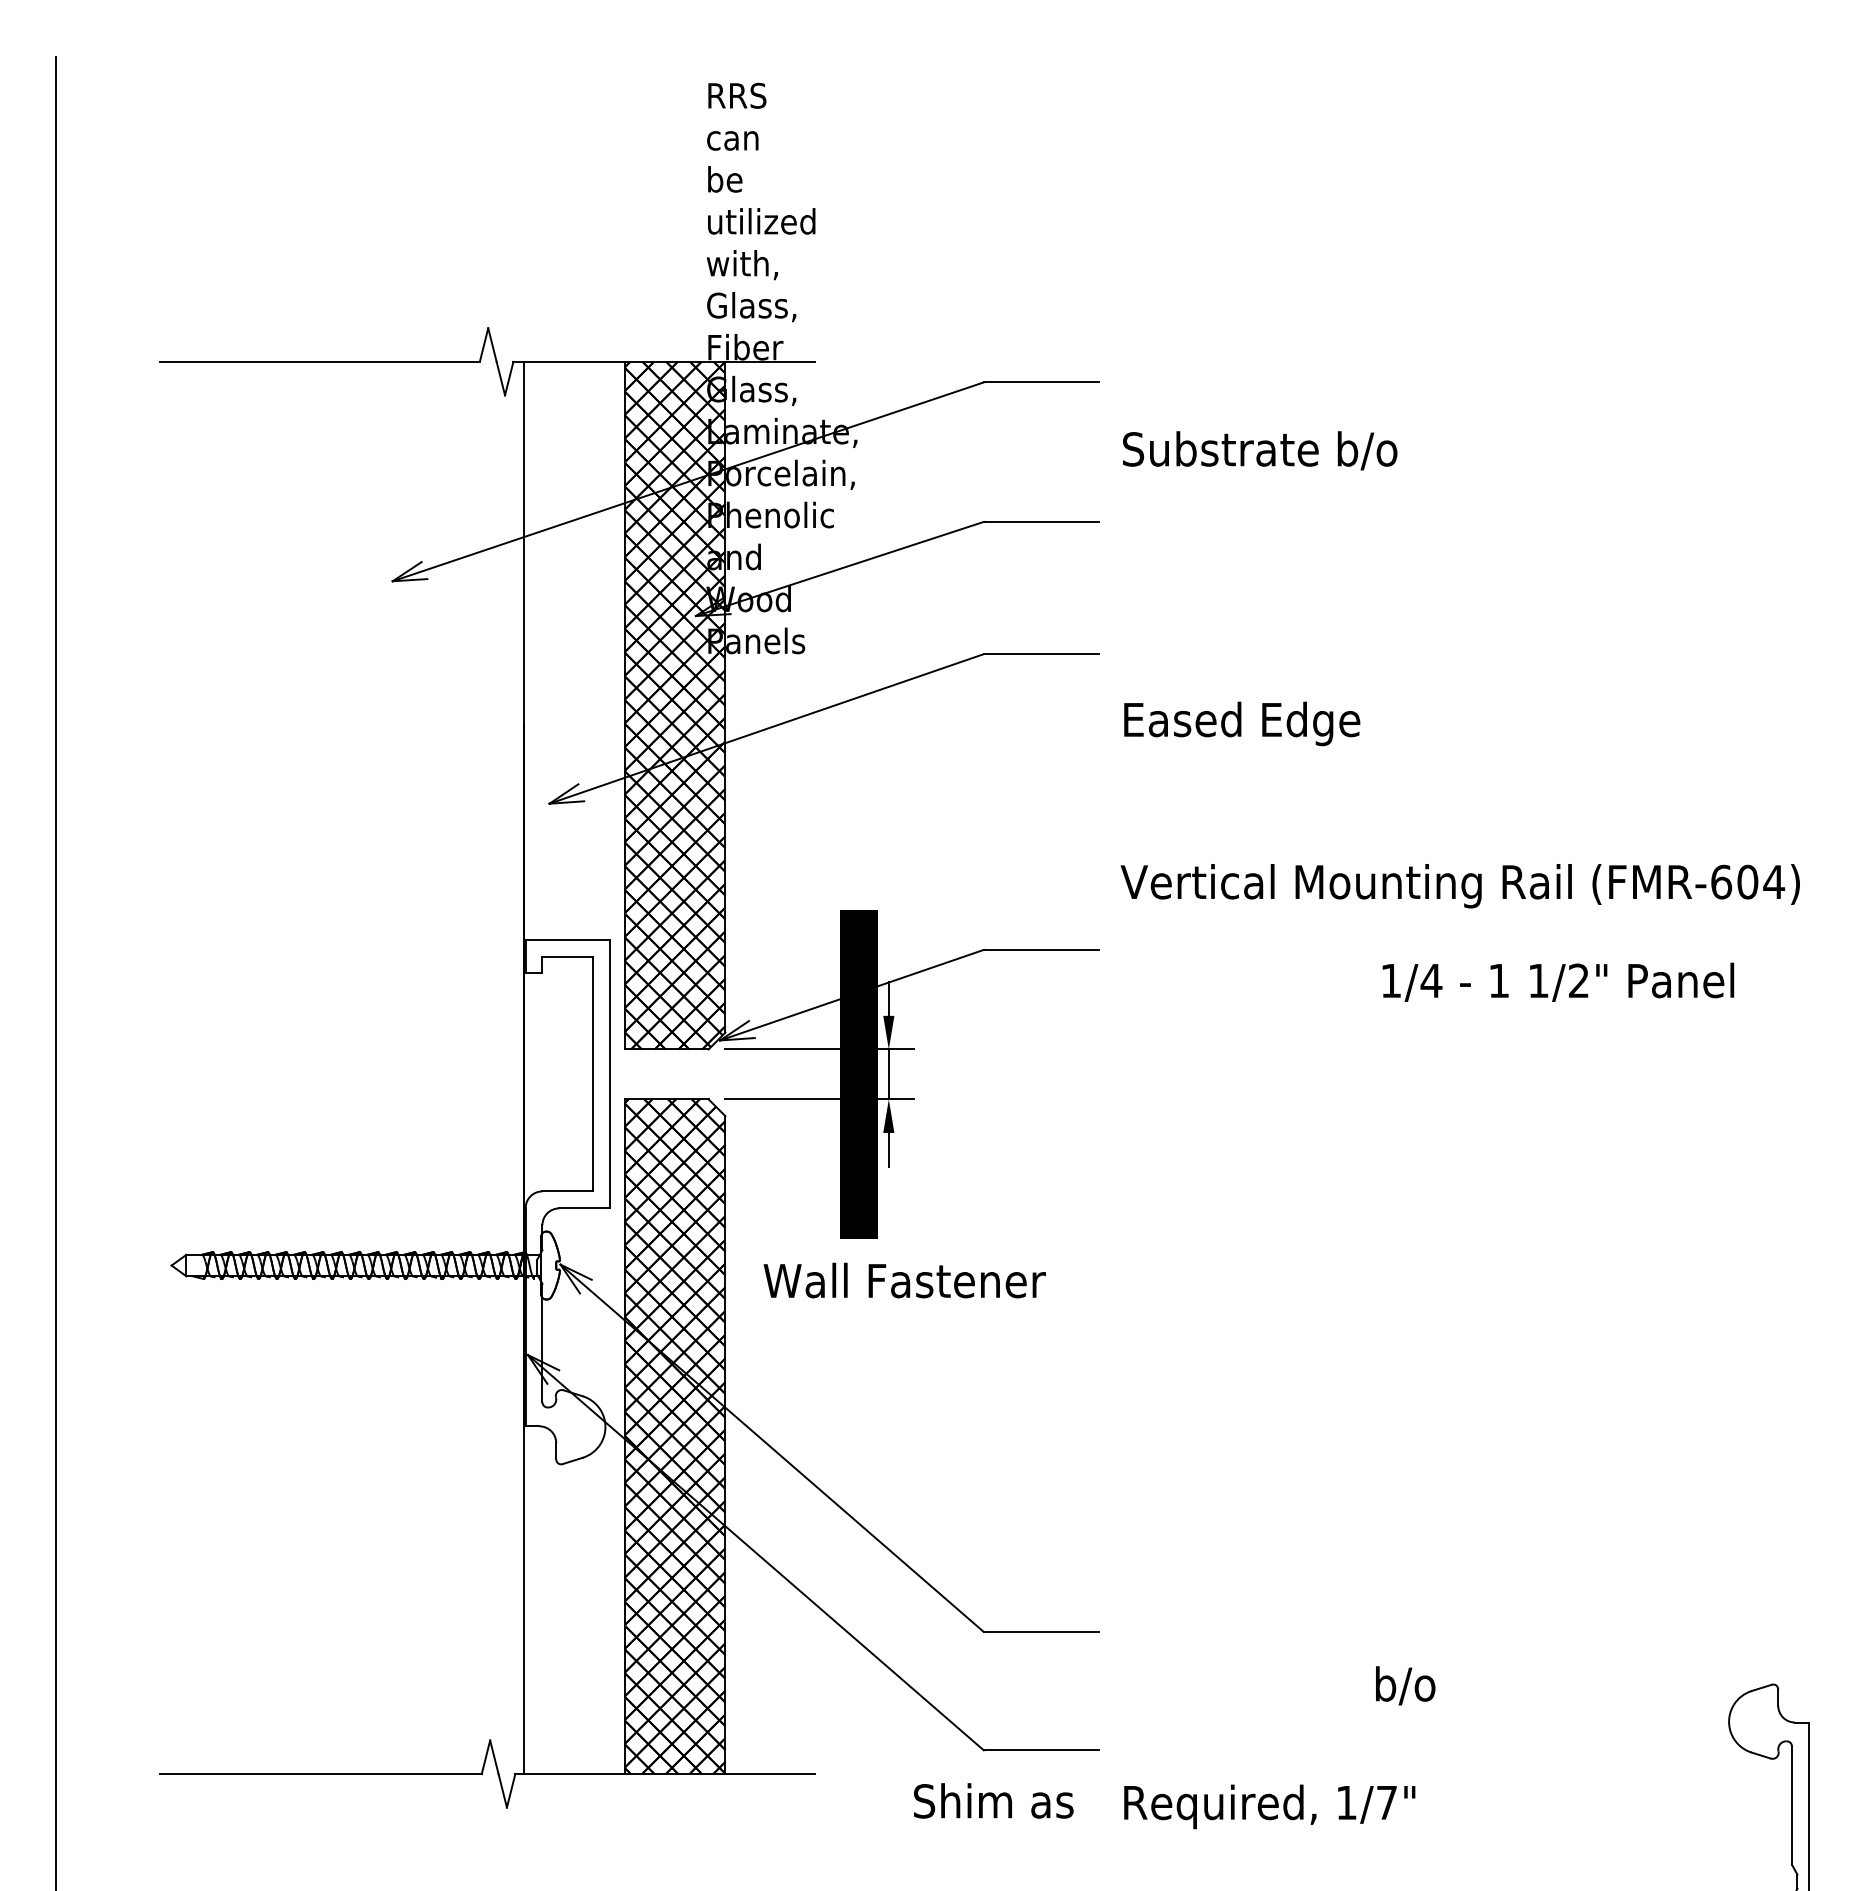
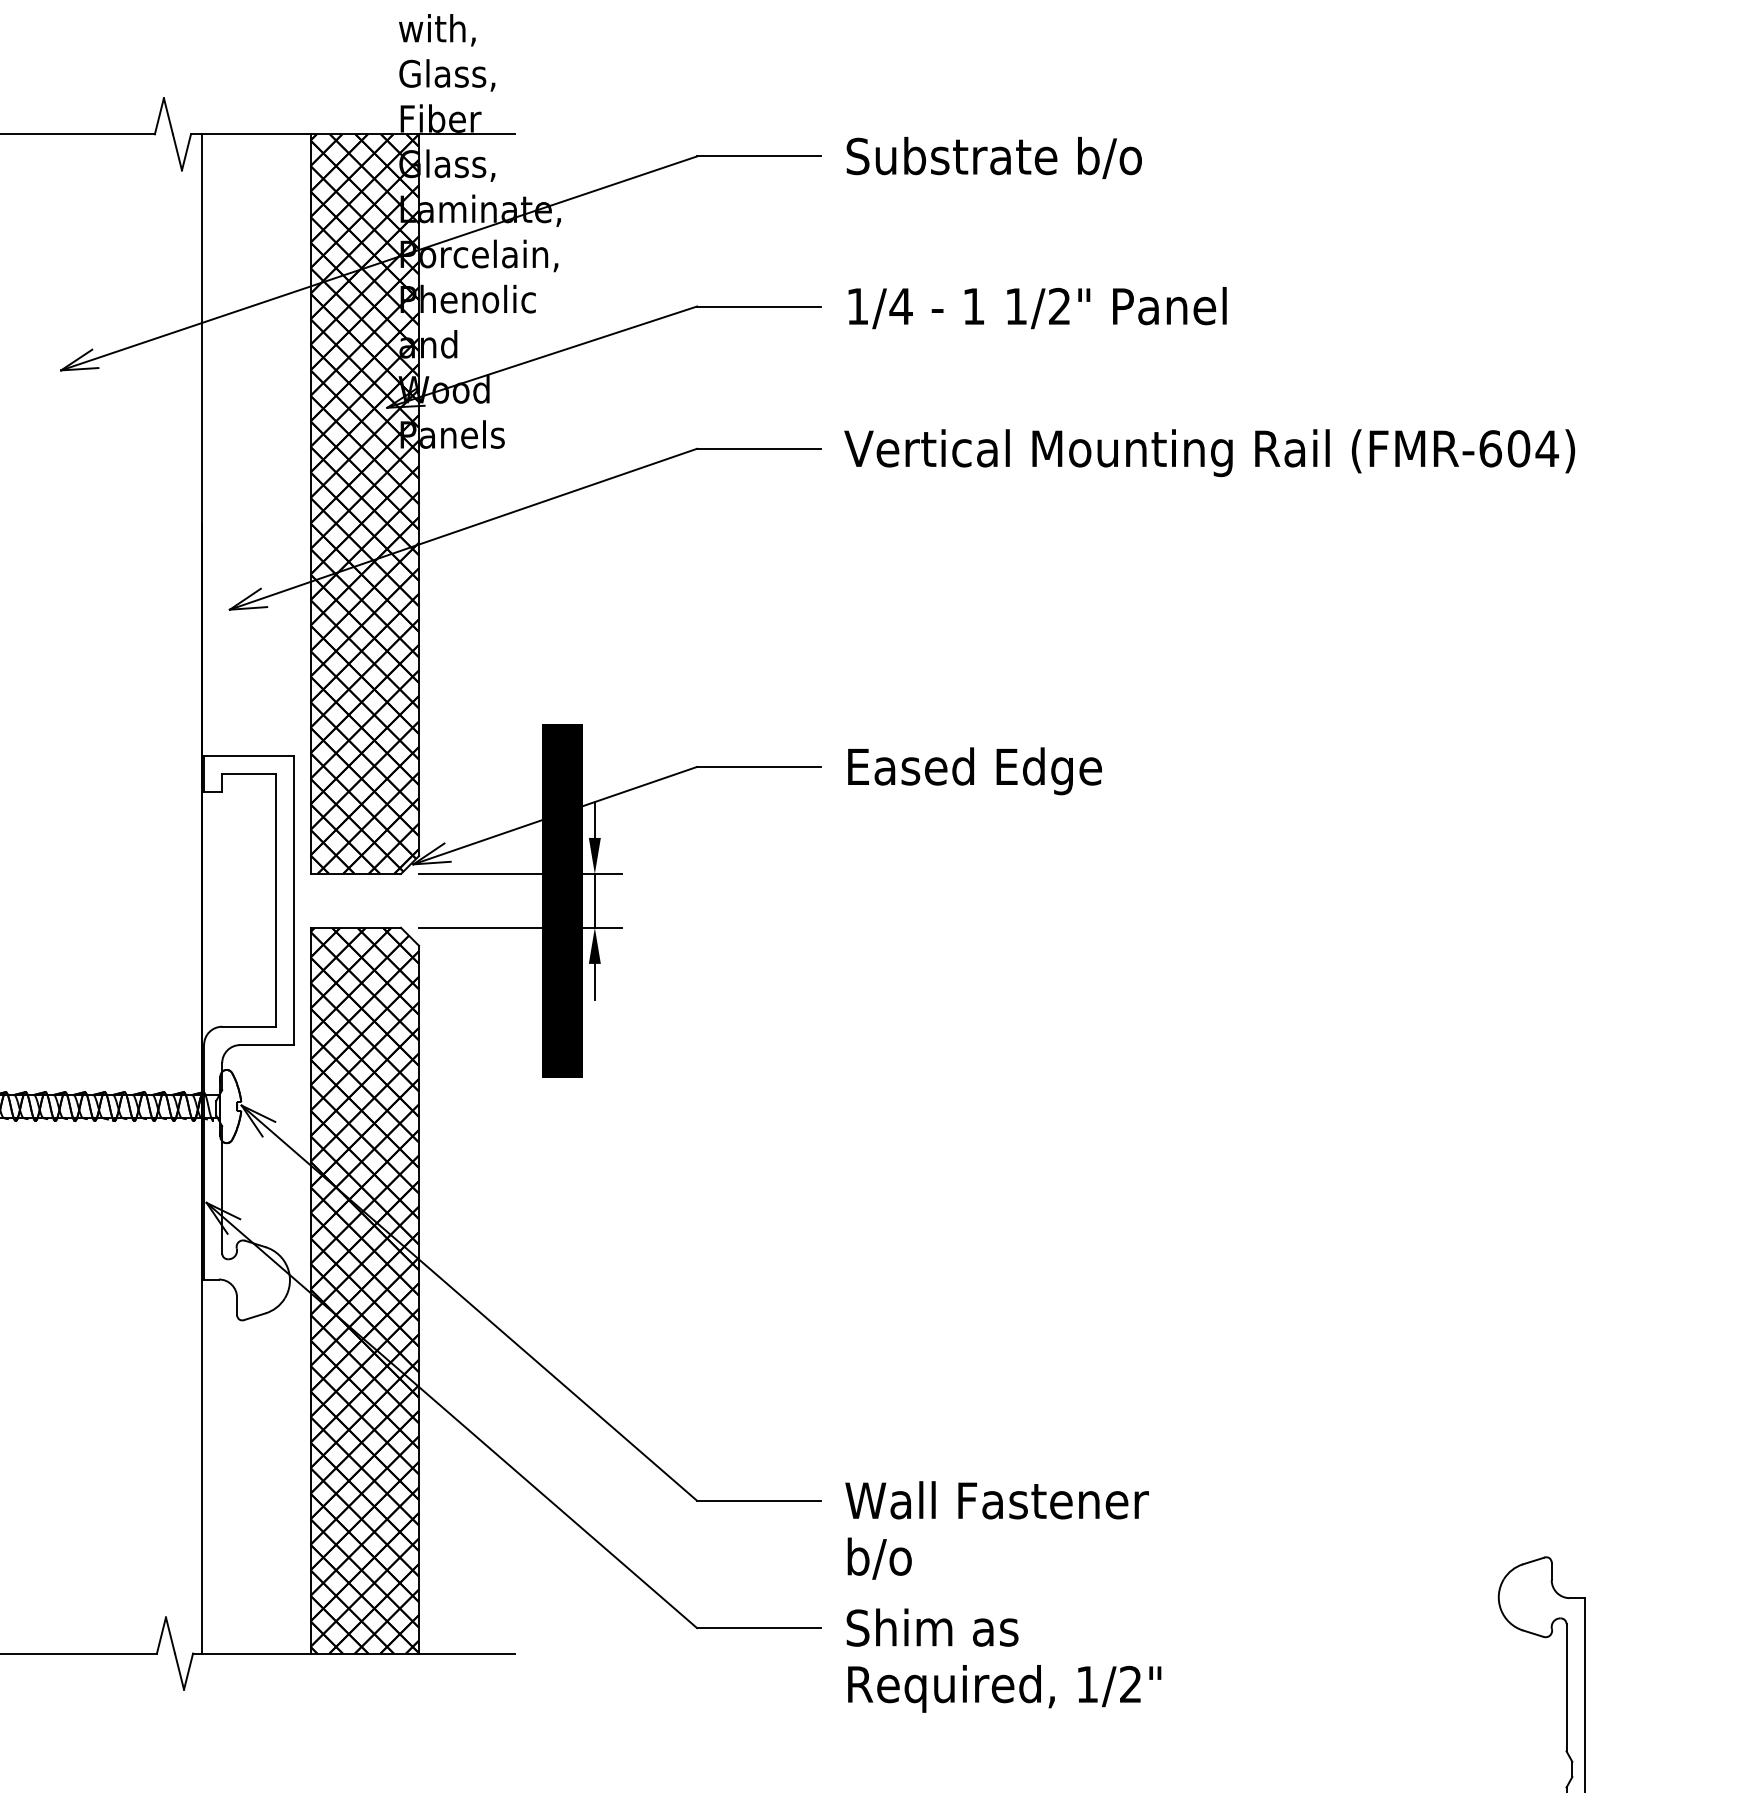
text: (1260, 450) -> (994, 157), moved
text: (1242, 723) -> (975, 770), moved
text: (1459, 886) -> (1208, 453), moved
text: (1558, 981) -> (1037, 307), moved
text: (904, 1280) -> (996, 1500), moved
text: (1405, 1685) -> (879, 1558), moved
text: (993, 1800) -> (932, 1627), moved
text: (1386, 1802) -> (1130, 1684), 1/7" -> 1/2"

